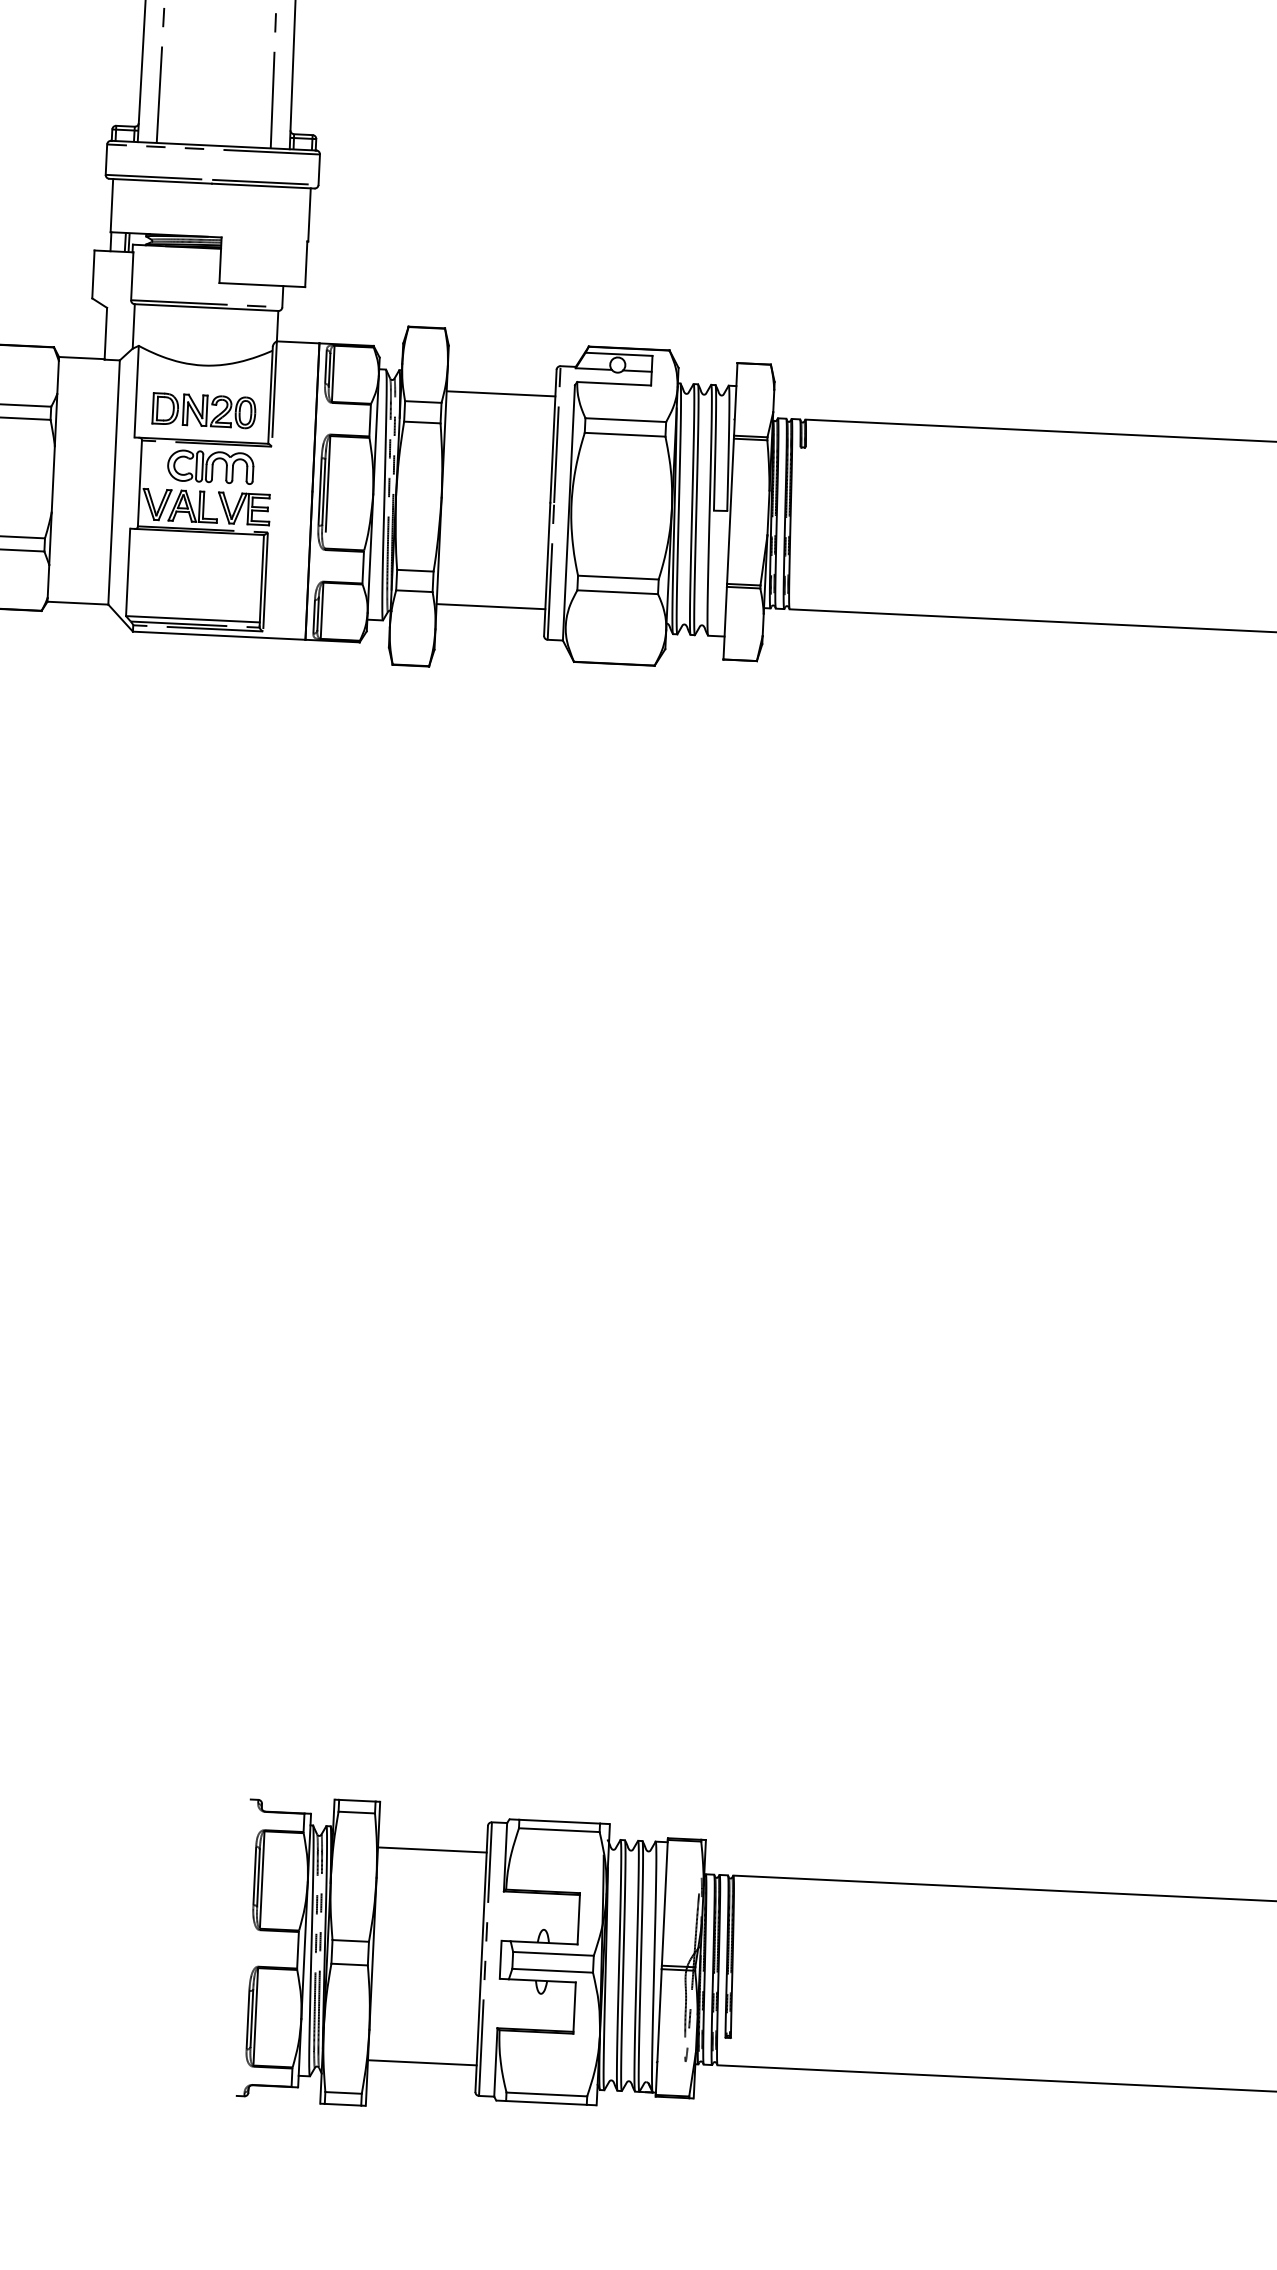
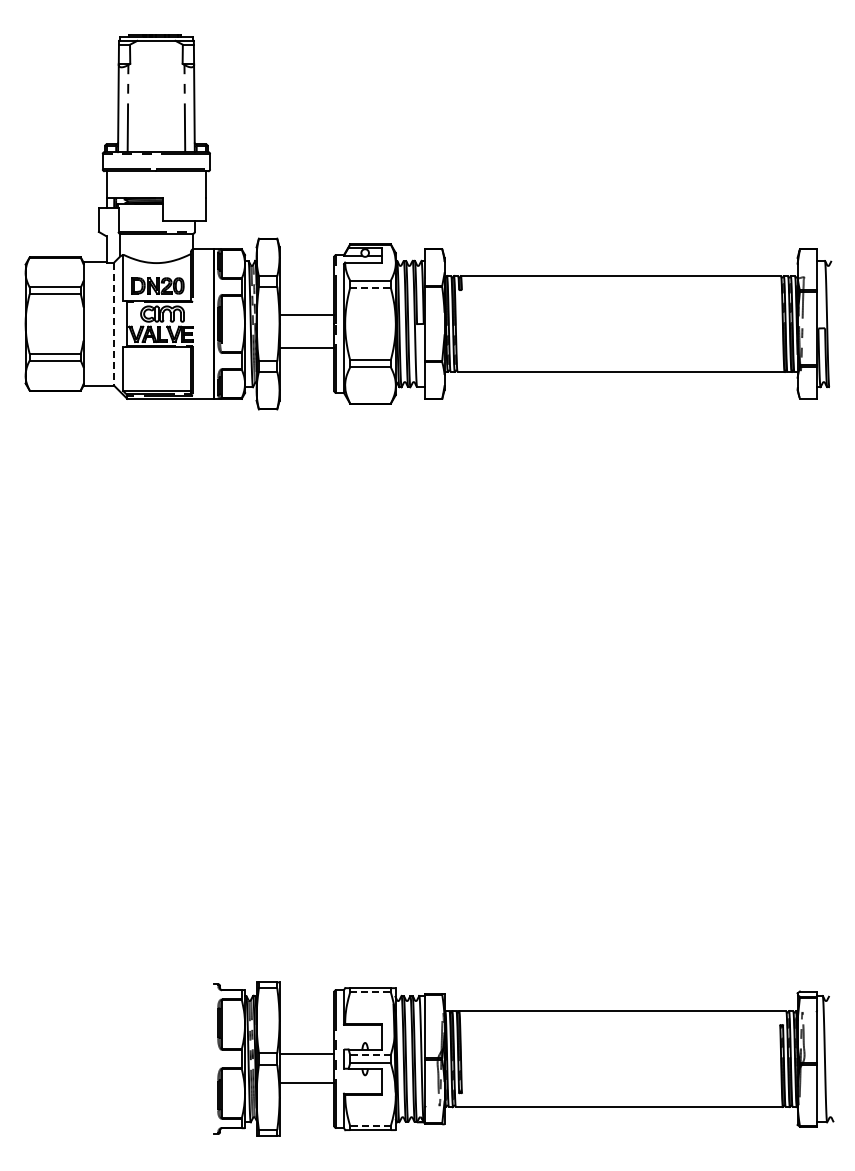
line: (499, 394) -> (306, 315), moved
line: (627, 433) -> (371, 287), solid -> dashed
line: (114, 483) -> (114, 324), solid -> dashed
line: (489, 606) -> (306, 347), moved
line: (561, 1830) -> (371, 992), solid -> dashed
line: (431, 1850) -> (306, 1054), moved
line: (553, 1953) -> (370, 1054), solid -> dashed
line: (421, 2062) -> (306, 1082), moved
line: (546, 2093) -> (370, 1125), solid -> dashed

